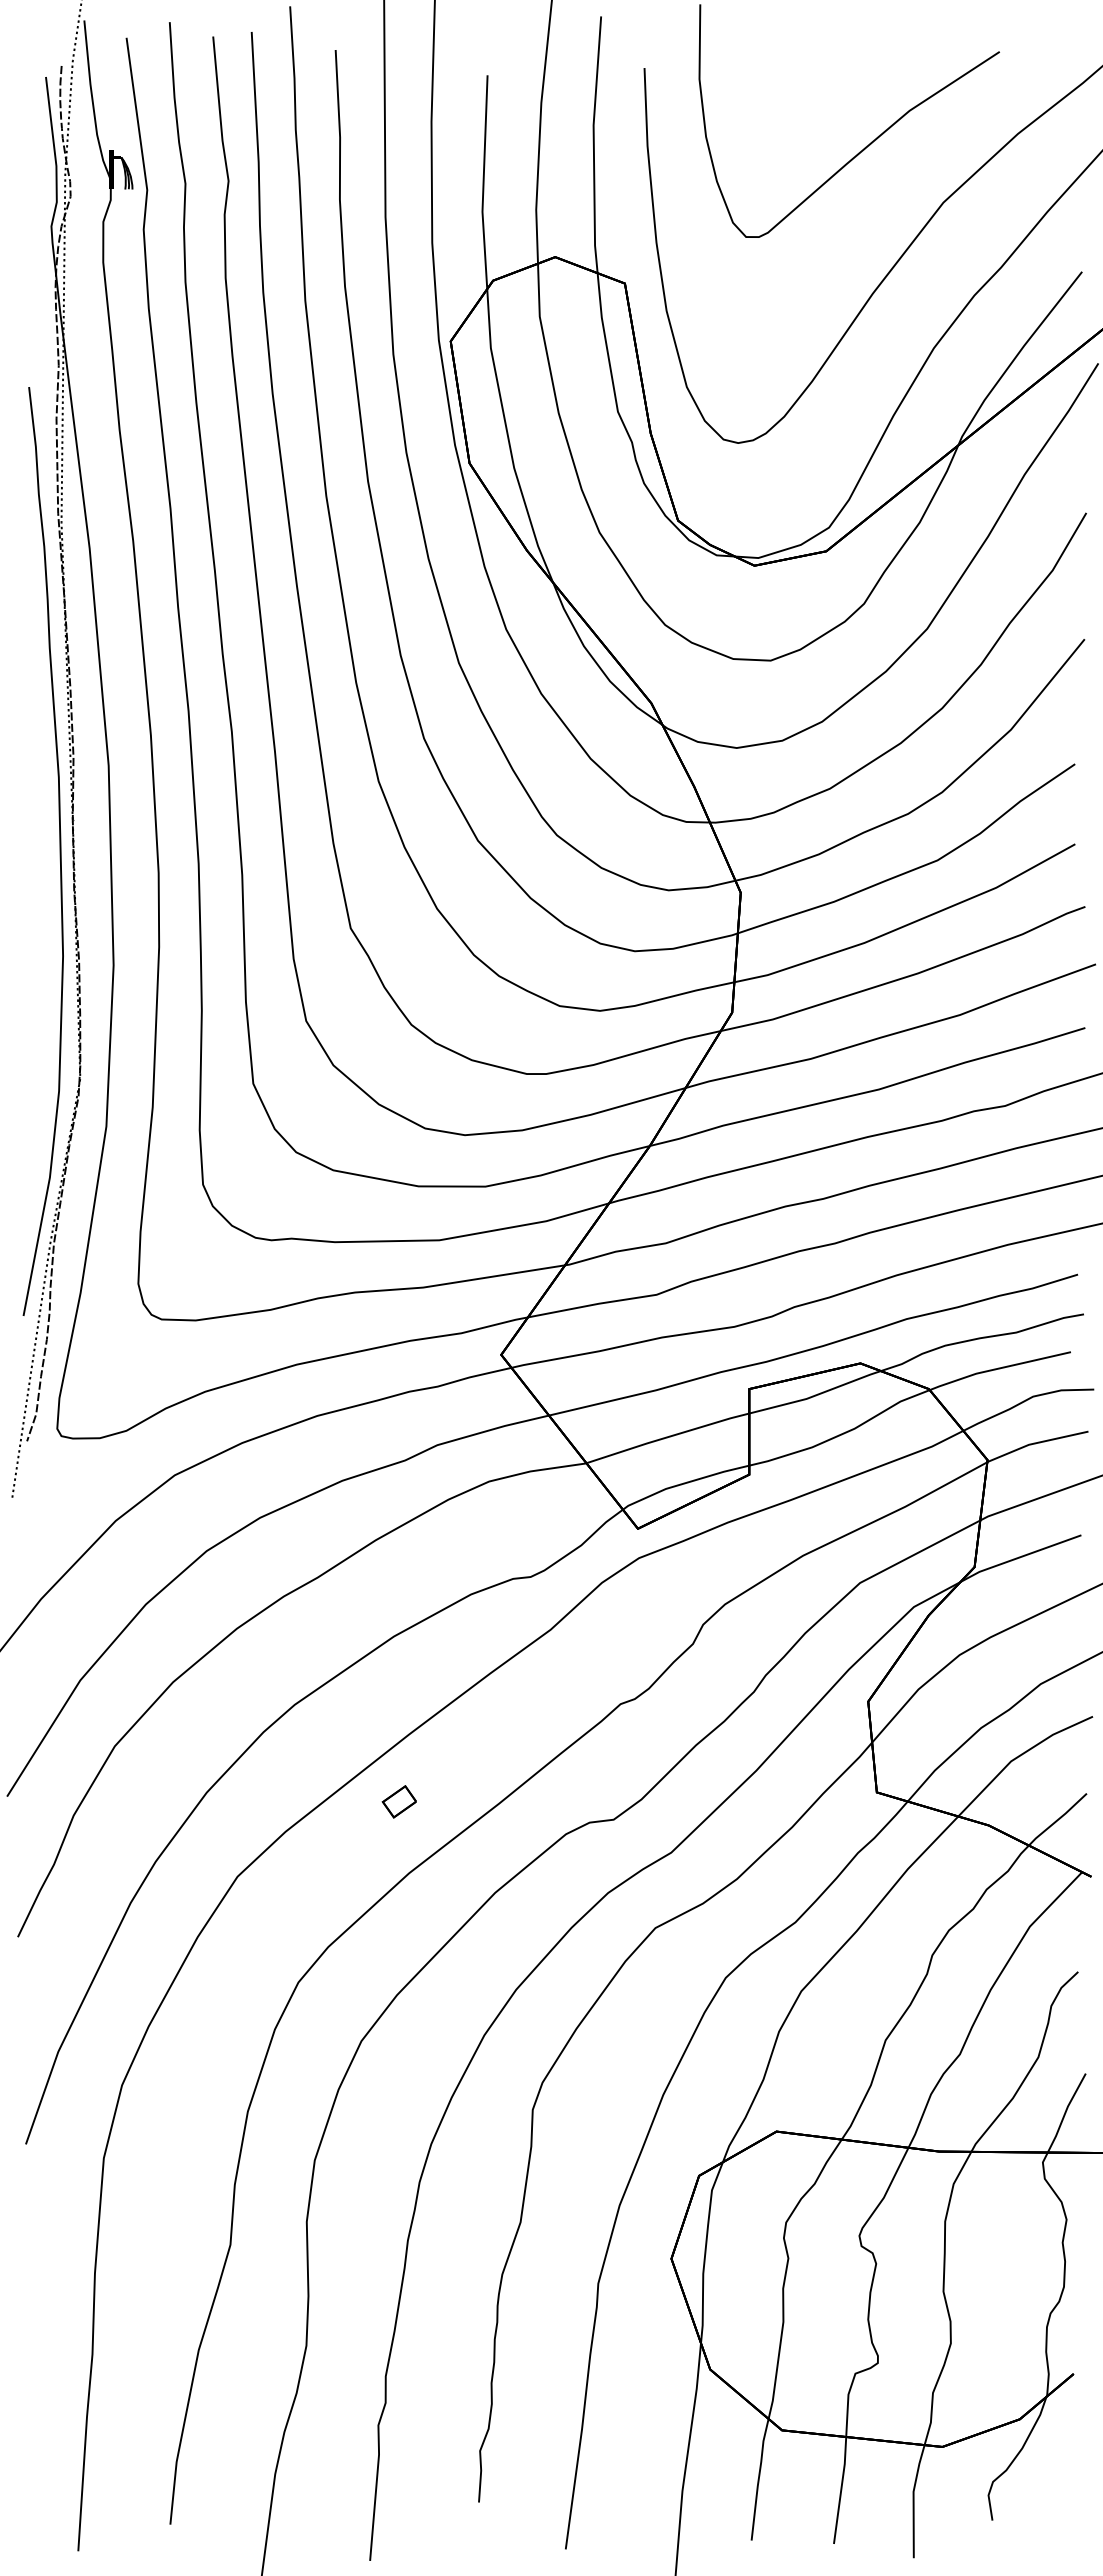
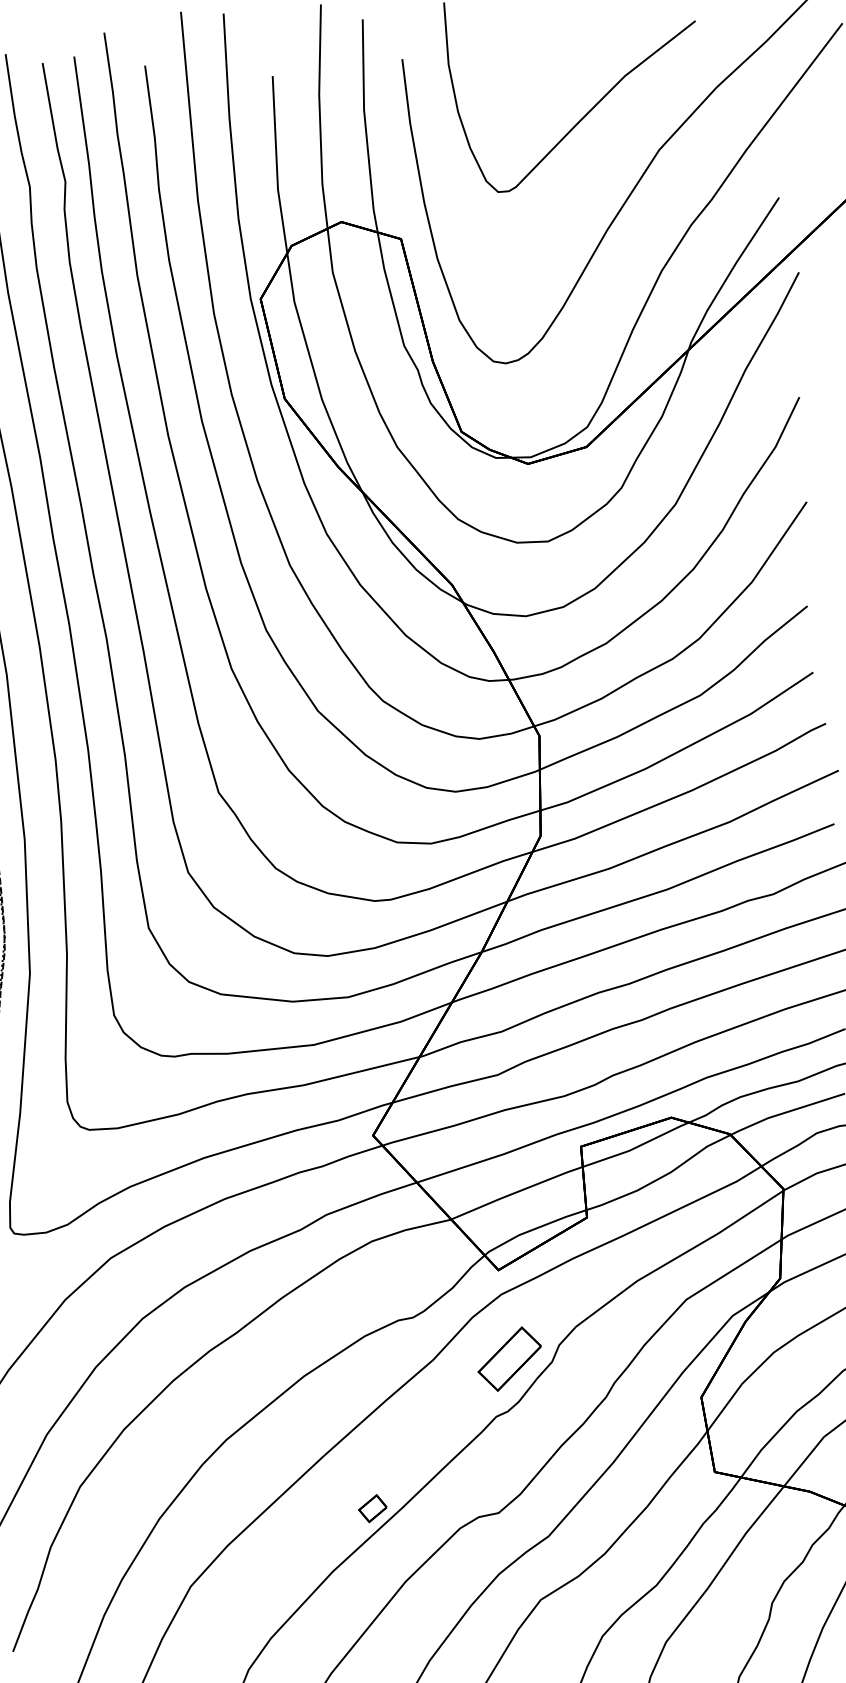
part: (641, 1636) -> (508, 1359), added
part: (398, 1801) -> (372, 1508), moved

